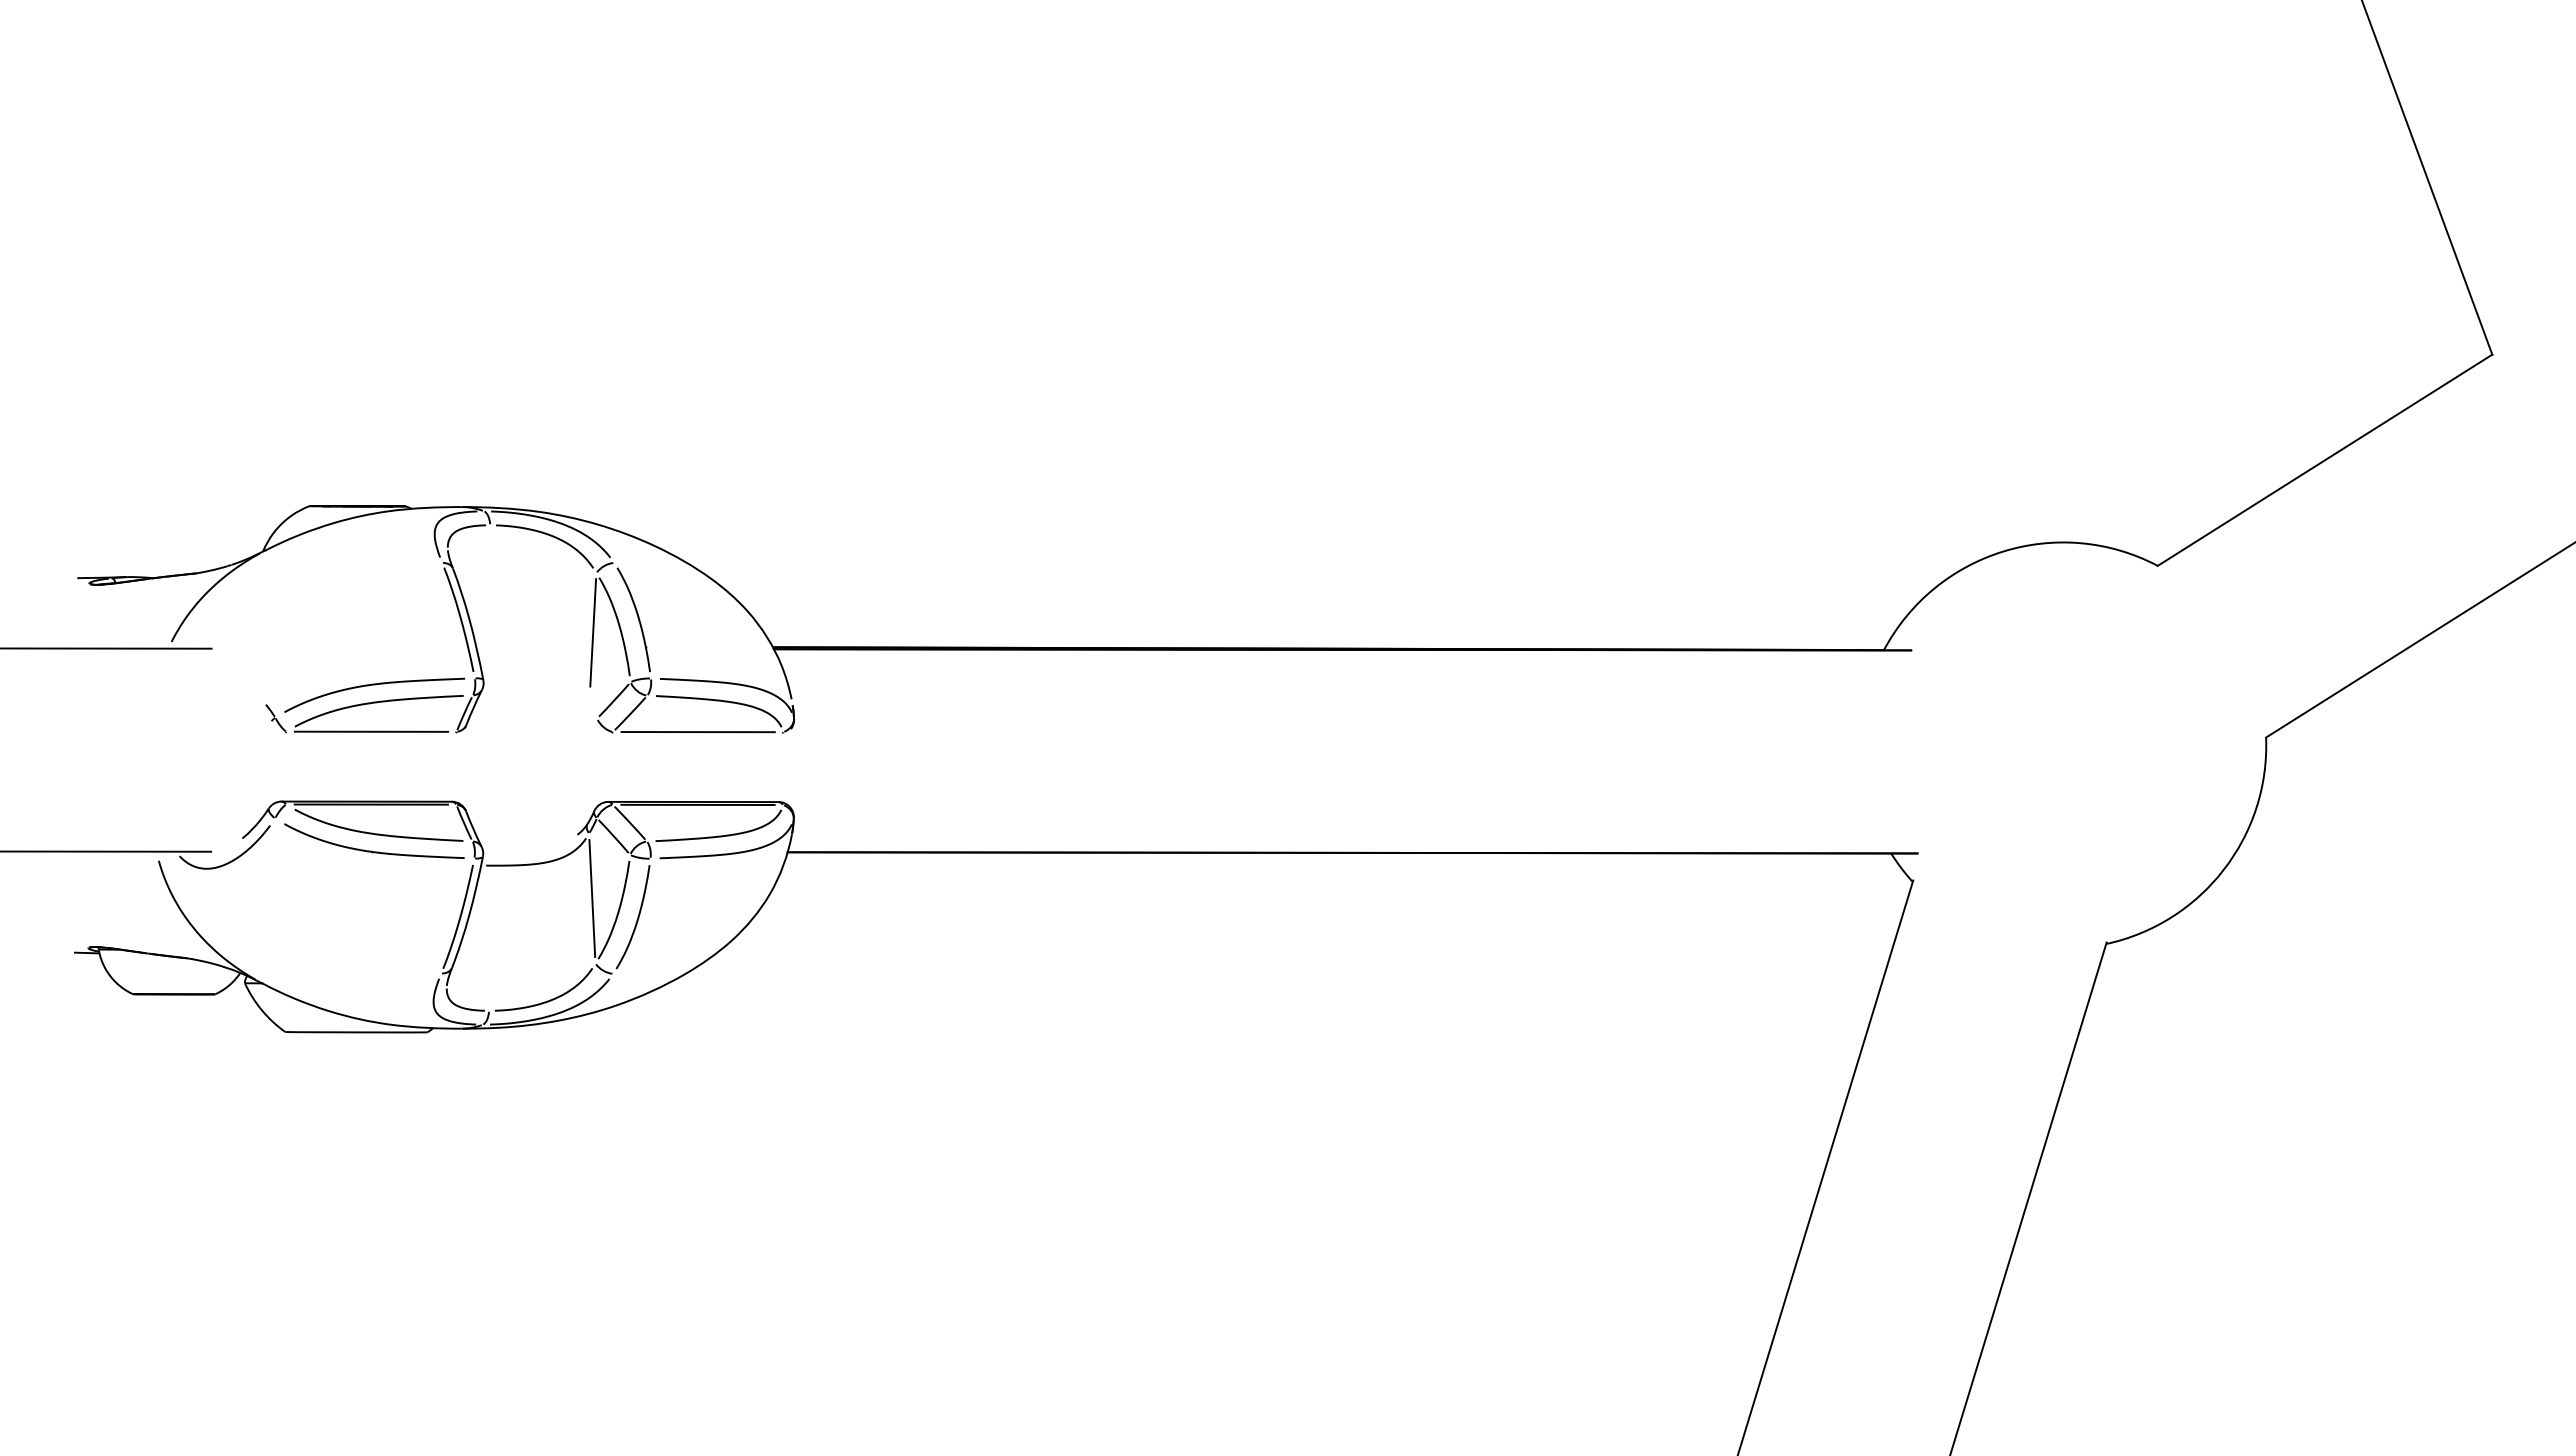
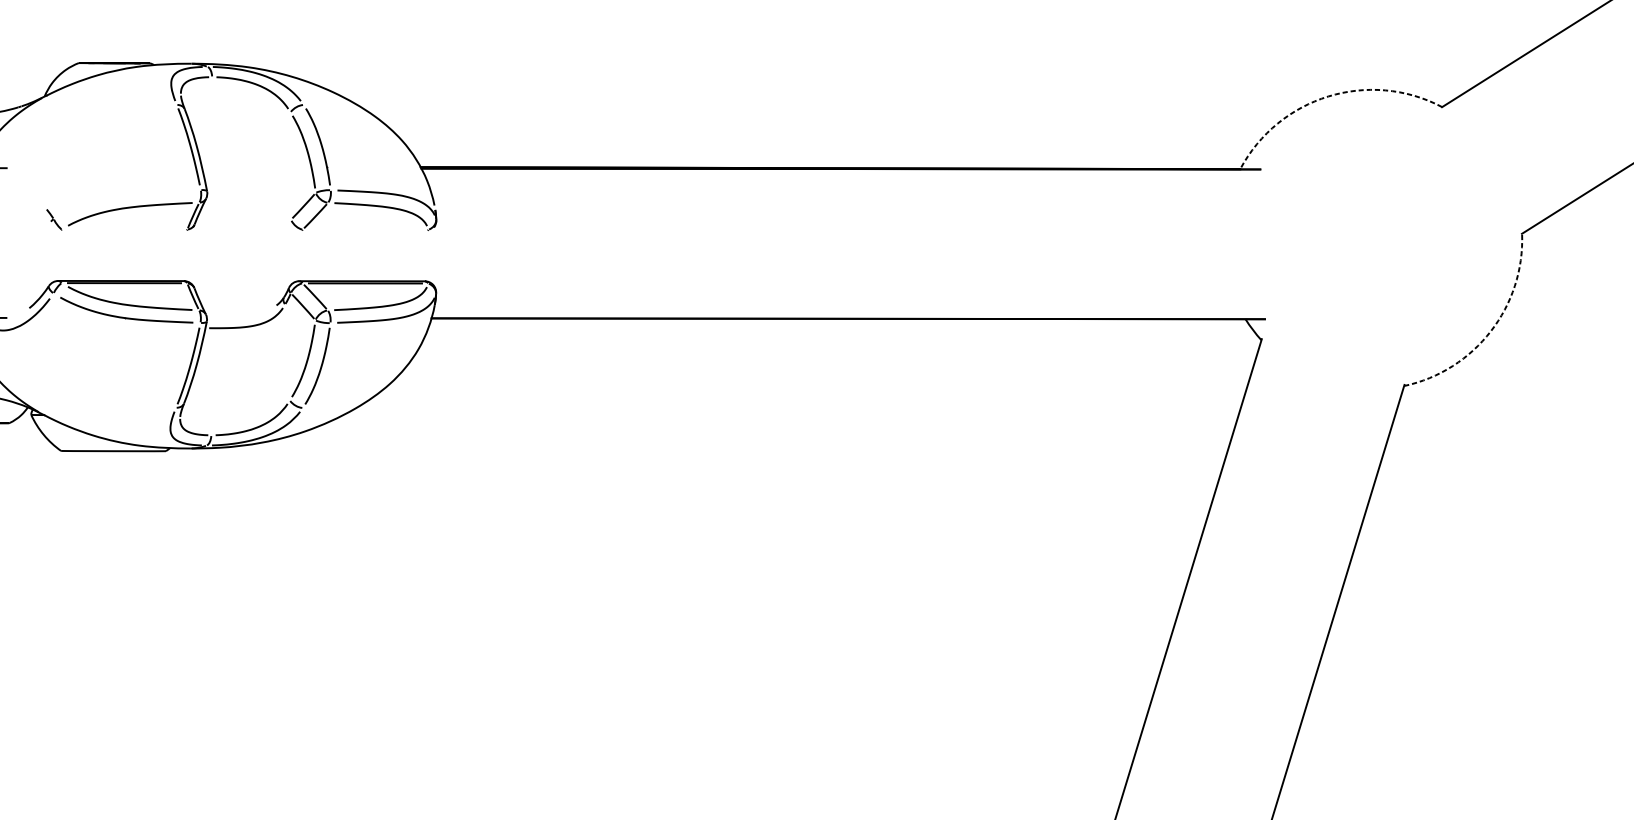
arc: (2003, 551) -> (1328, 96), solid -> dashed
line: (593, 632) -> (288, 156), removed
curve: (374, 685) -> (126, 195), removed
line: (371, 731) -> (124, 229), removed
line: (697, 732) -> (365, 230), removed
arc: (2223, 869) -> (1490, 331), solid -> dashed
line: (592, 898) -> (287, 352), removed

